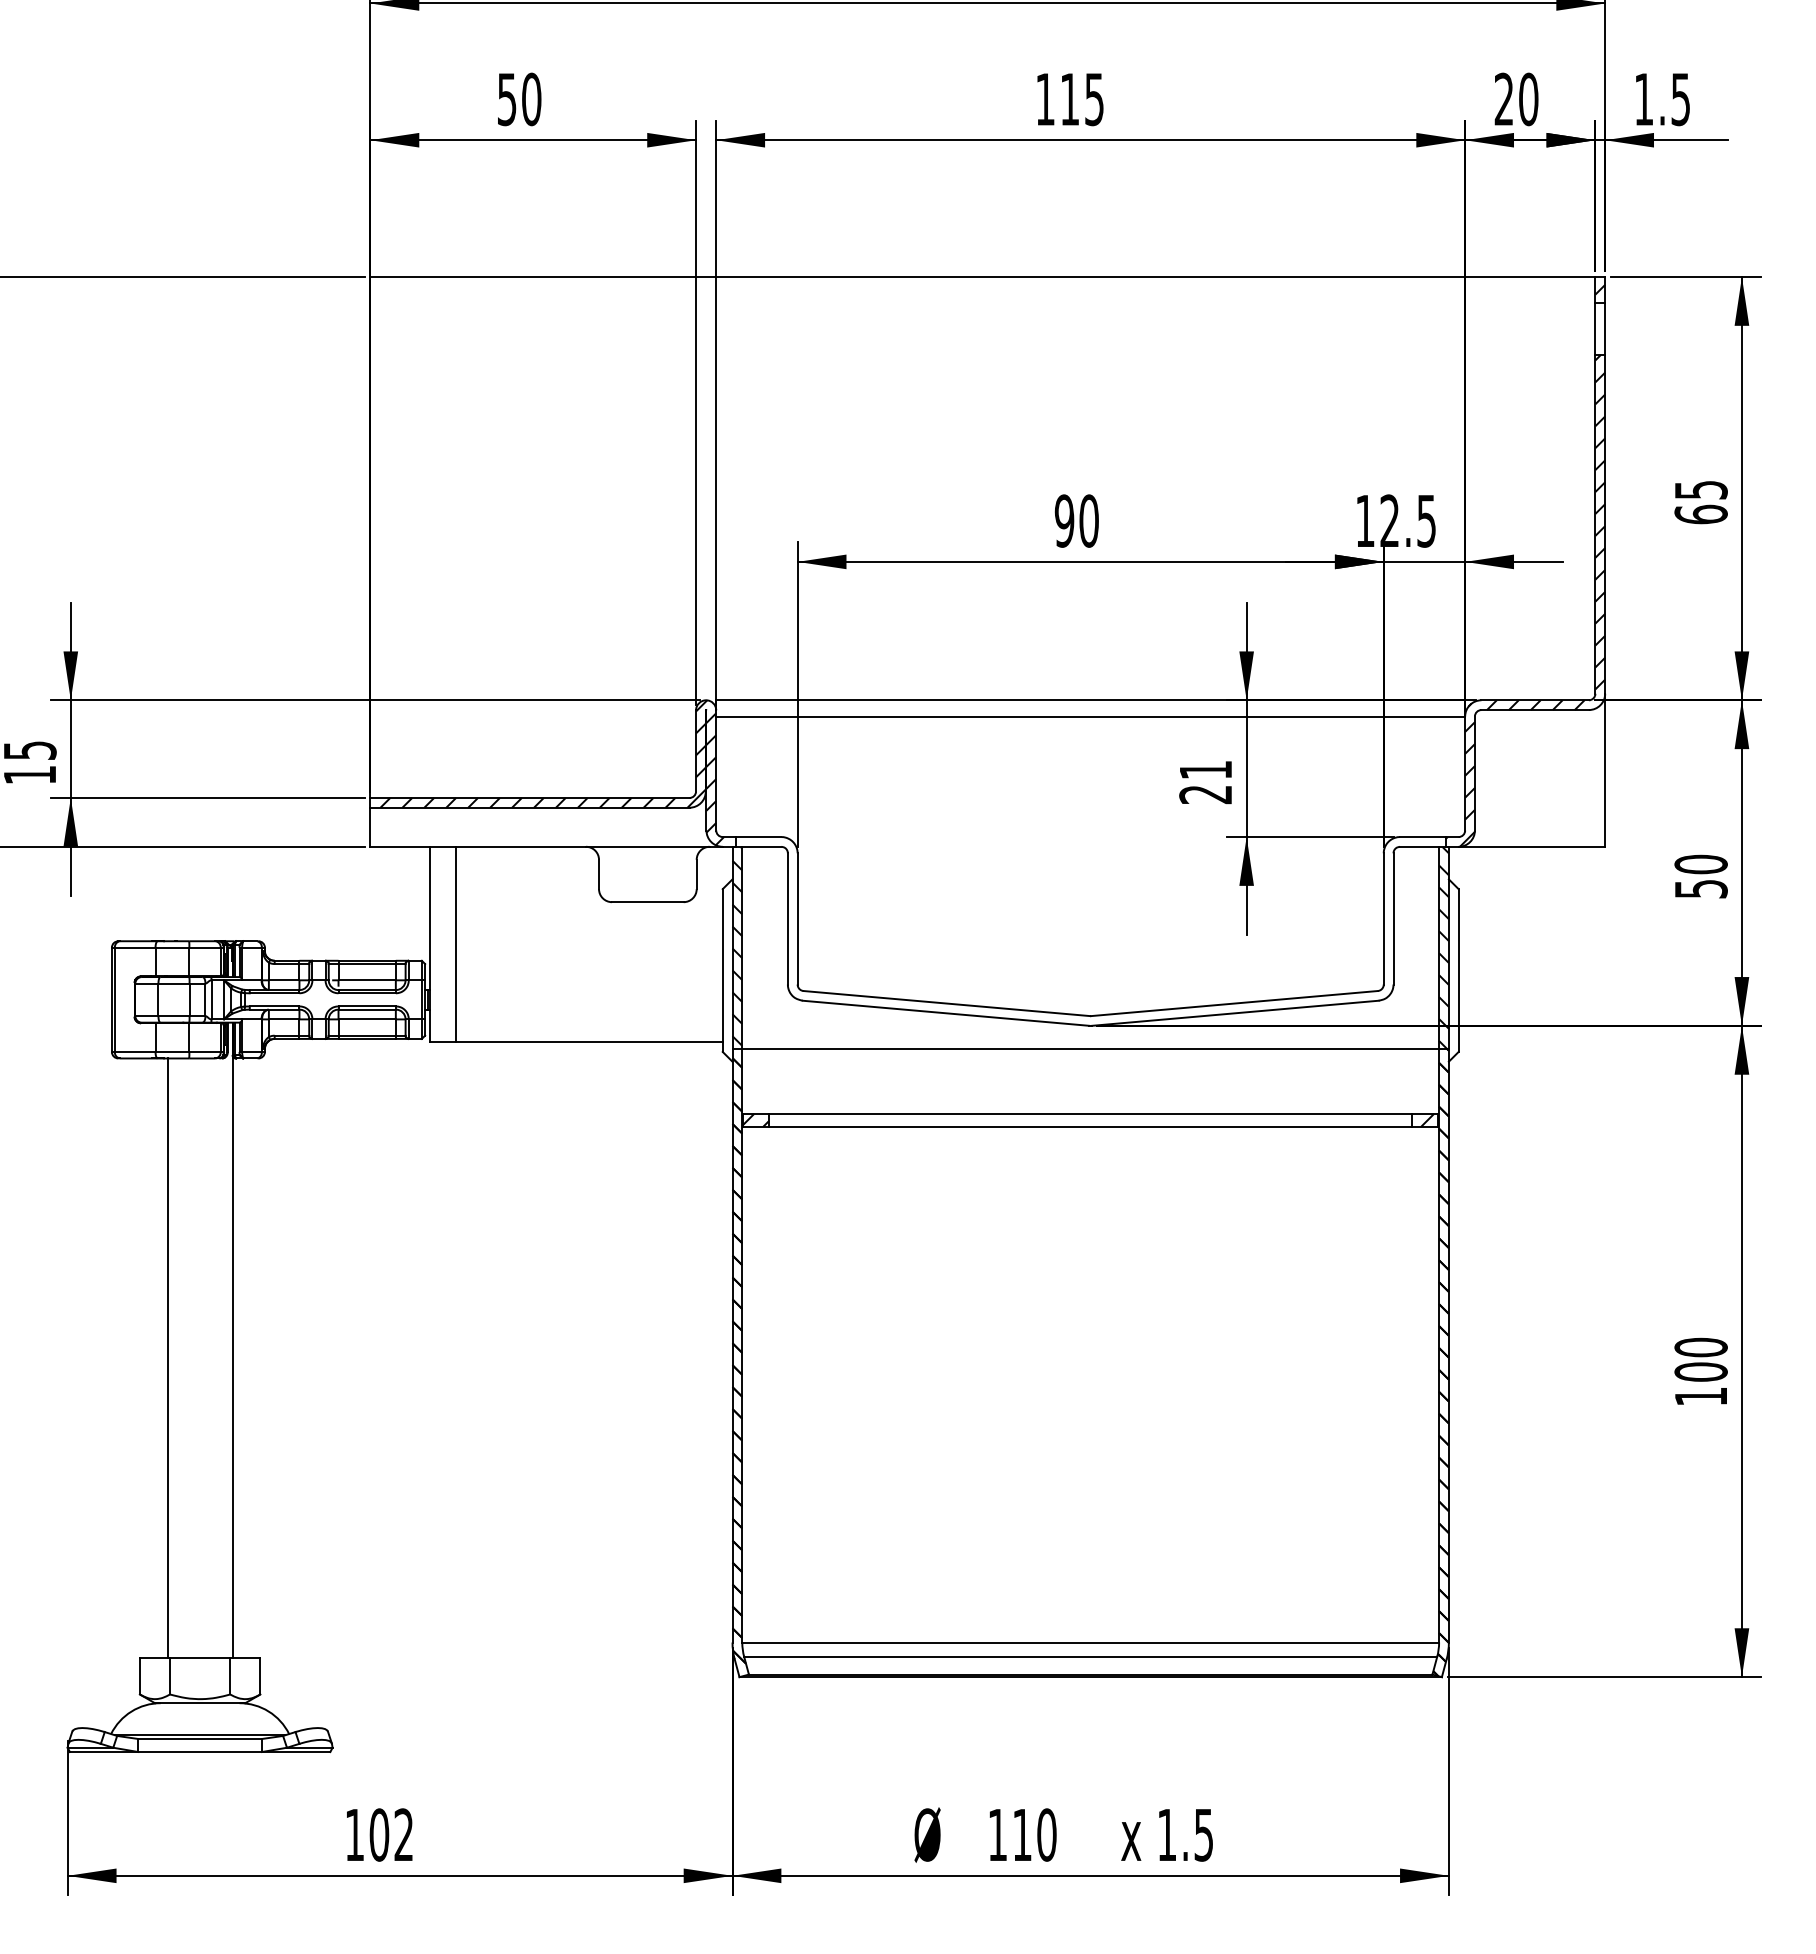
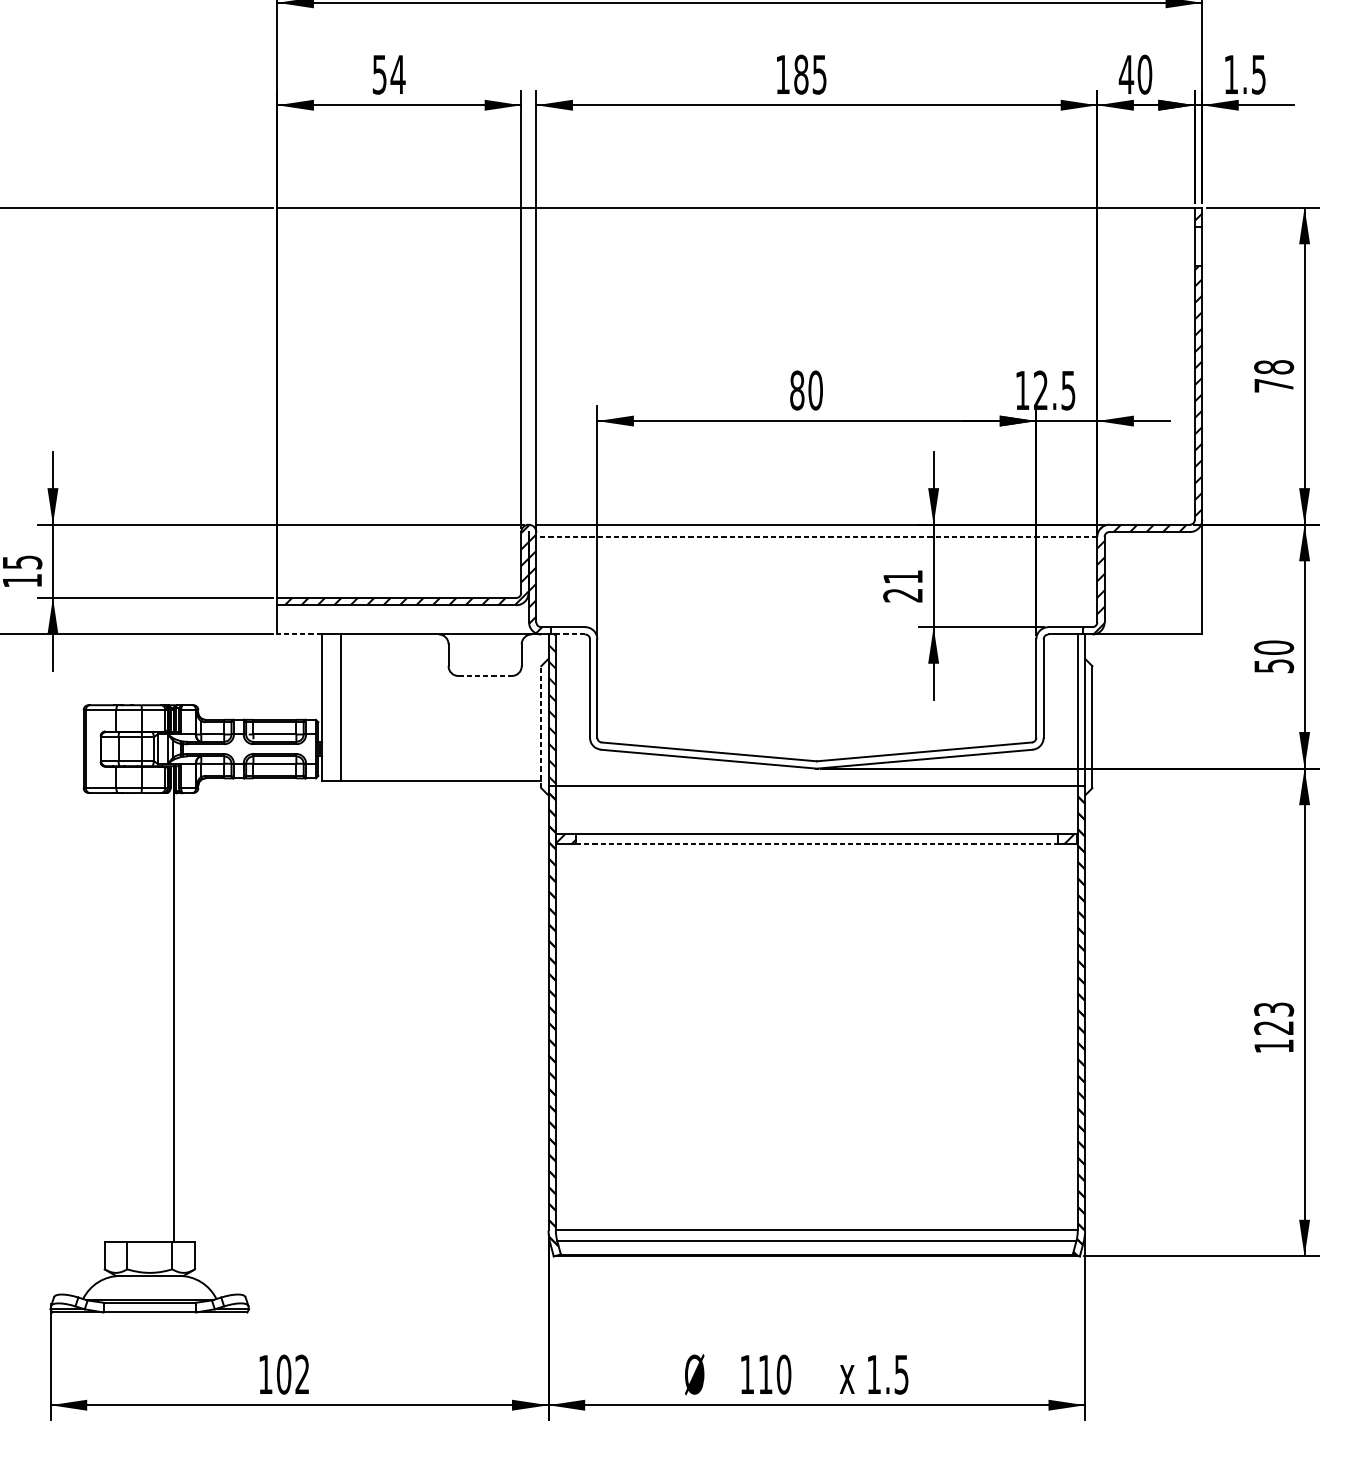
text: (1503, 98) -> (1126, 74), 20 -> 40
text: (531, 99) -> (398, 74), 50 -> 54
text: (1069, 99) -> (800, 74), 115 -> 185
text: (1700, 502) -> (1273, 376), 65 -> 78
text: (1064, 520) -> (797, 390), 90 -> 80
line: (1090, 716) -> (816, 536), solid -> dashed
line: (400, 846) -> (299, 634), solid -> dashed
line: (761, 846) -> (570, 634), solid -> dashed
line: (647, 902) -> (484, 676), solid -> dashed
hatch: (1443, 947) -> (1081, 709), removed
line: (722, 970) -> (541, 727), solid -> dashed
line: (1090, 1126) -> (816, 843), solid -> dashed
line: (167, 1357) -> (125, 1016), removed
text: (1700, 1359) -> (1273, 1018), 100 -> 123

